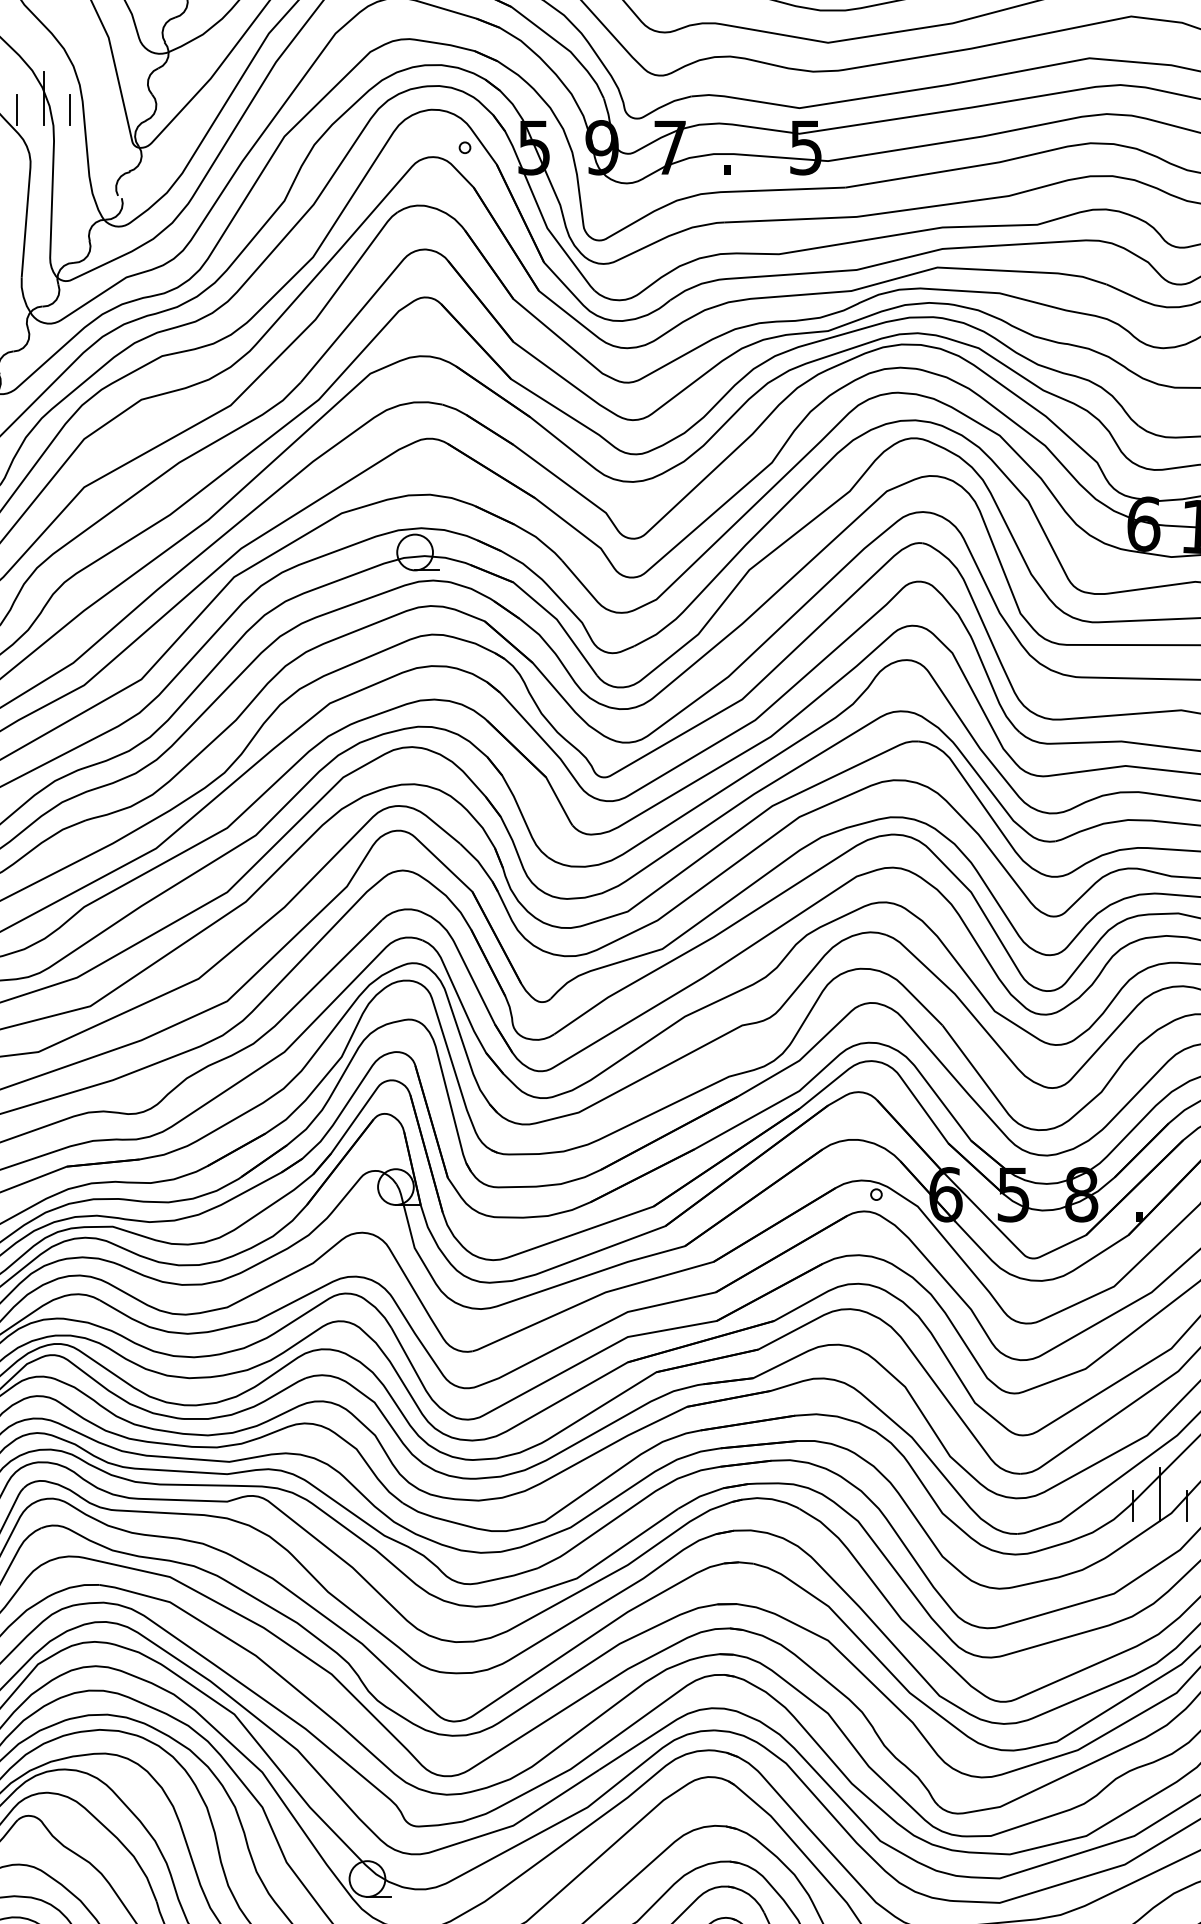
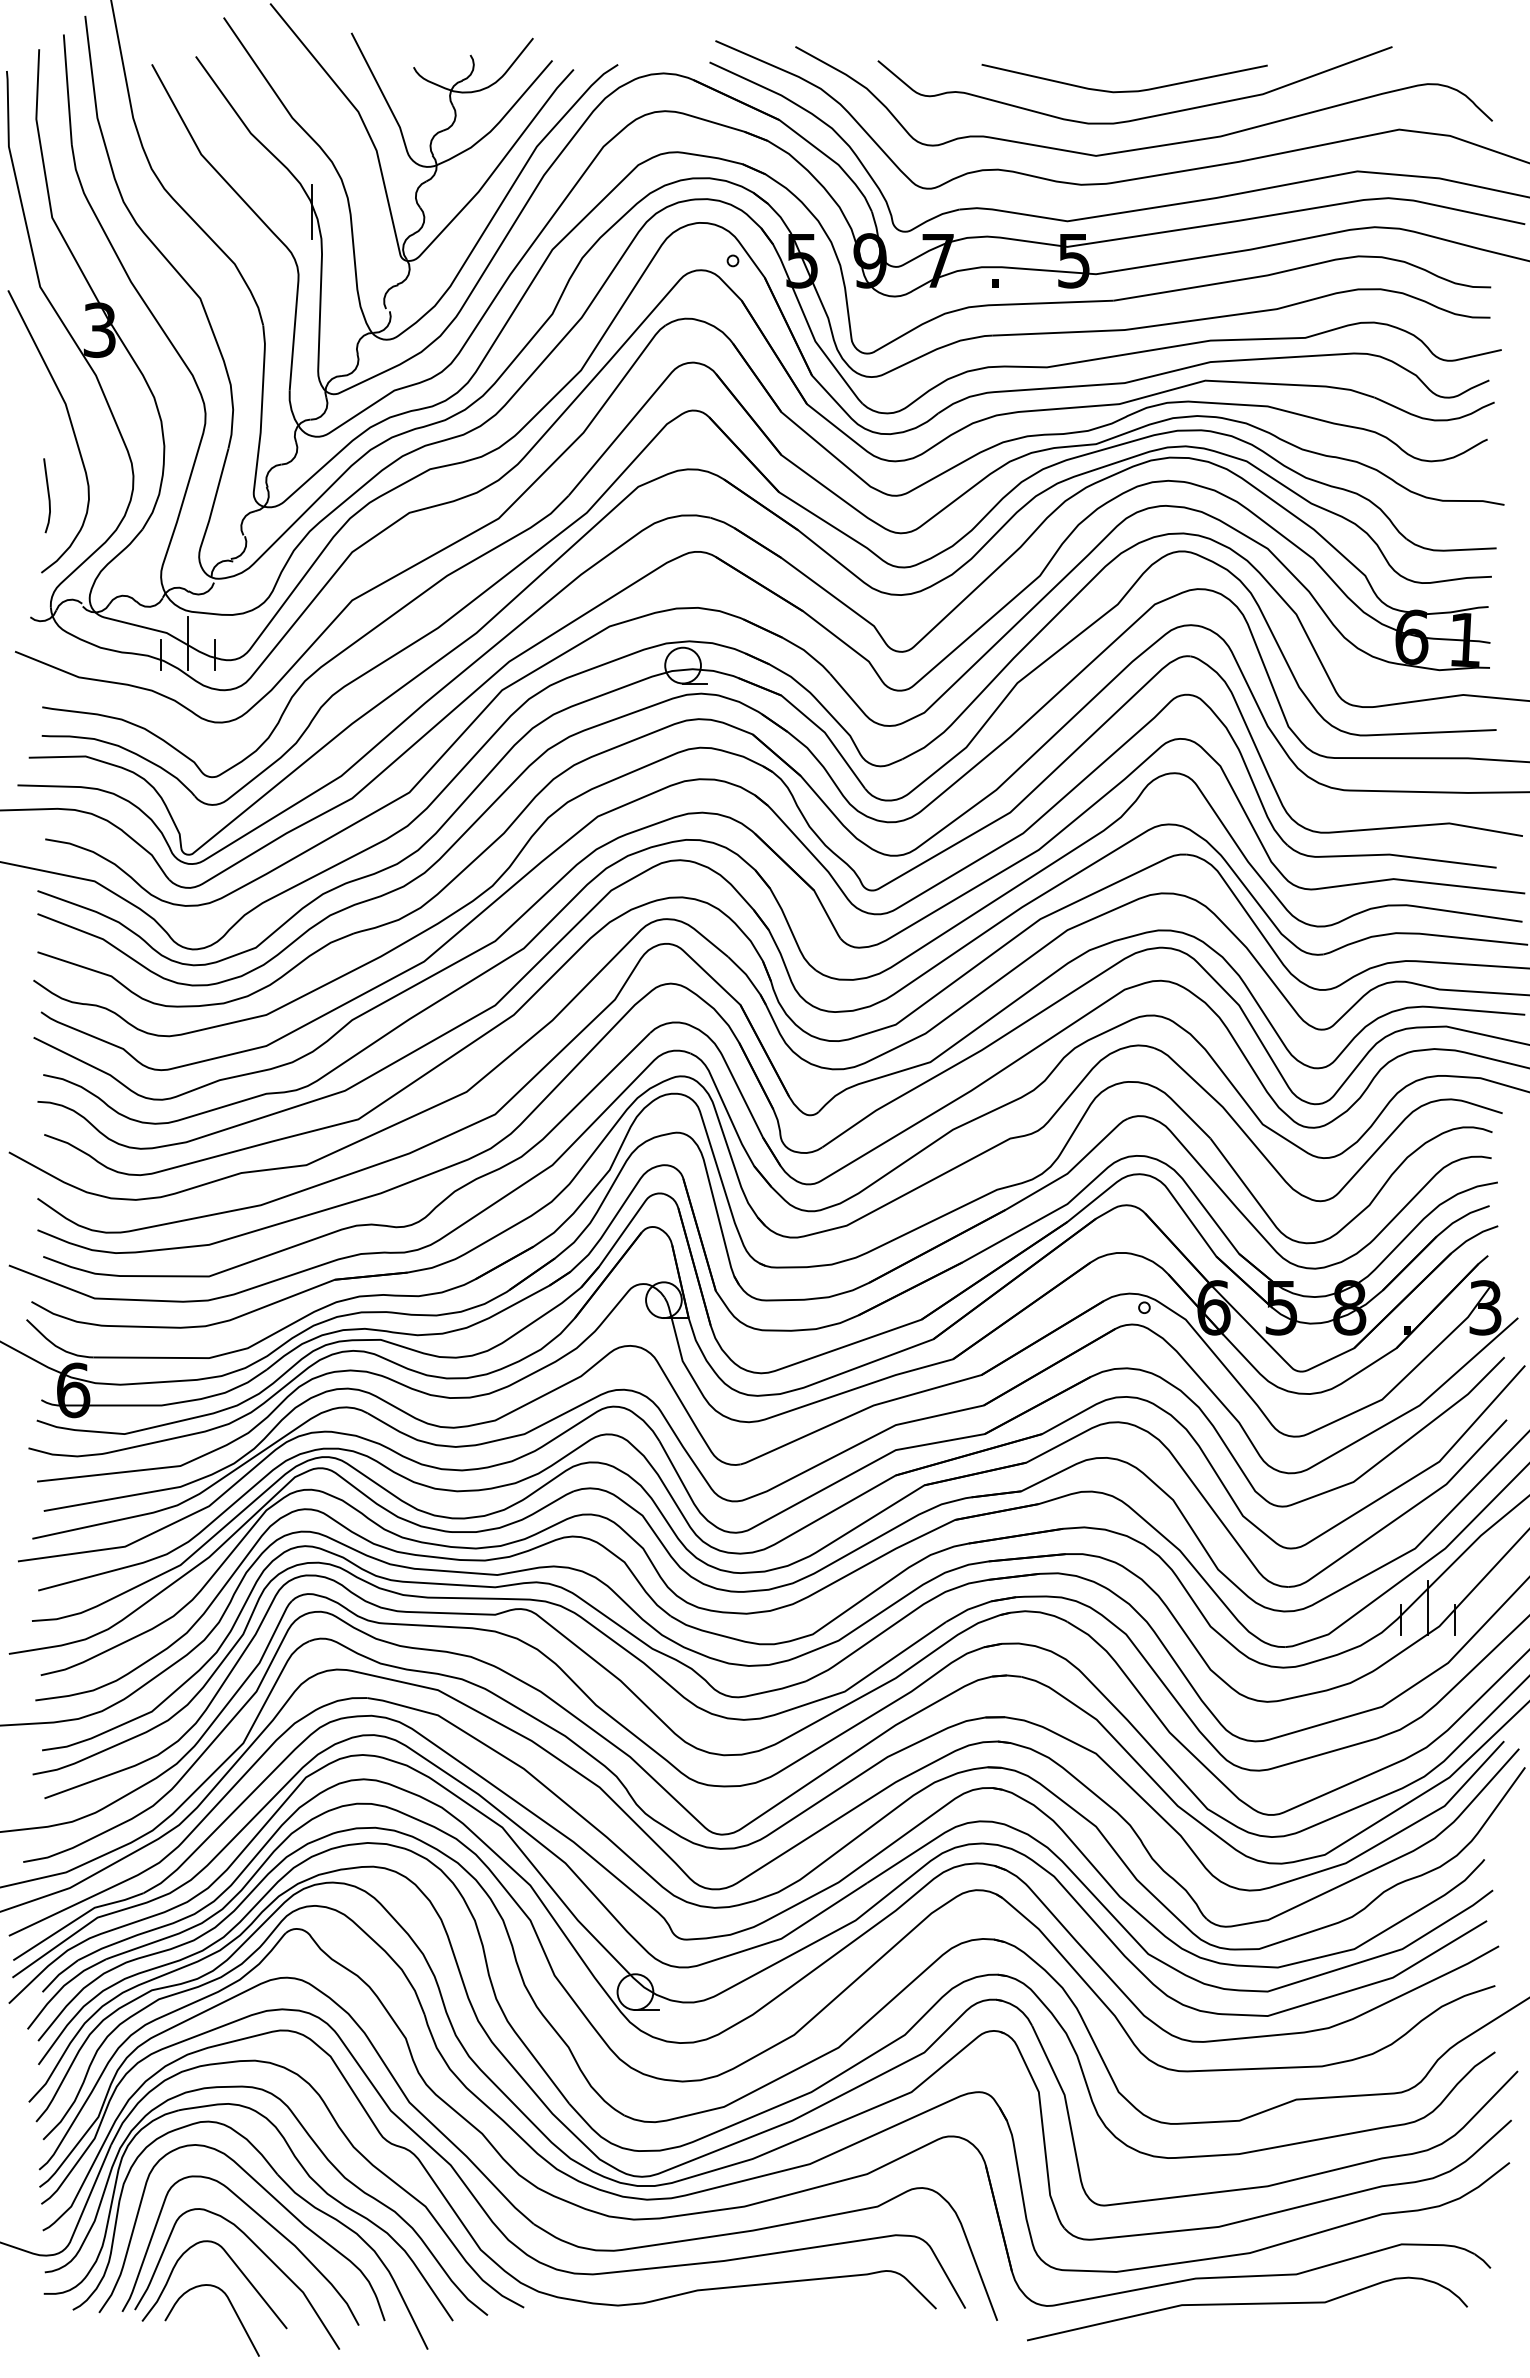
line: (16, 110) -> (284, 223), removed
line: (70, 110) -> (338, 223), removed

